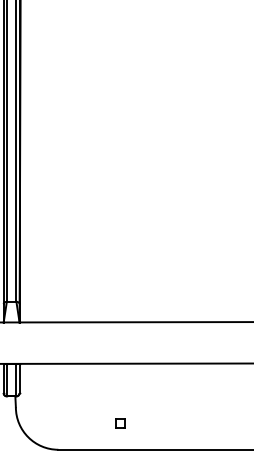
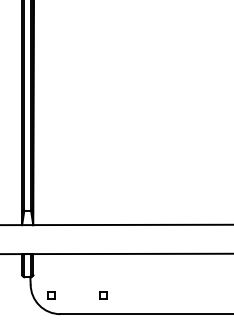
part: (45, 423) -> (51, 295), added

